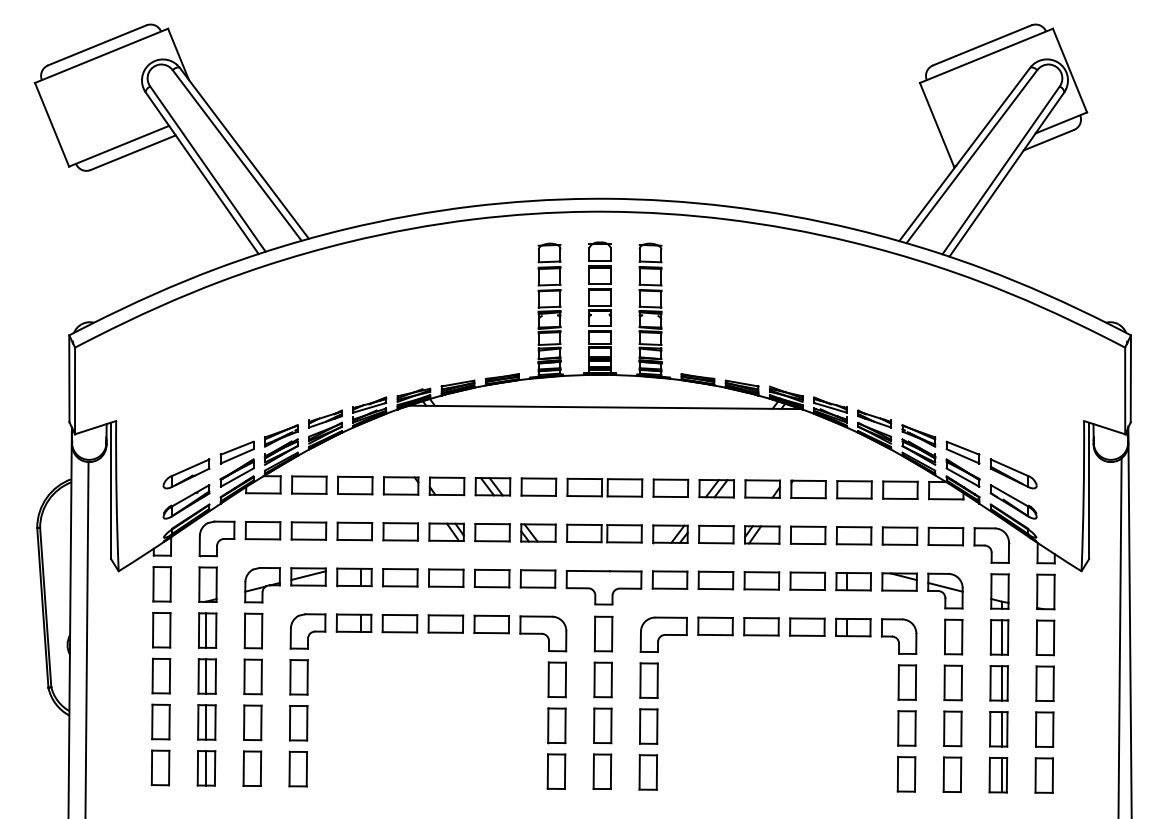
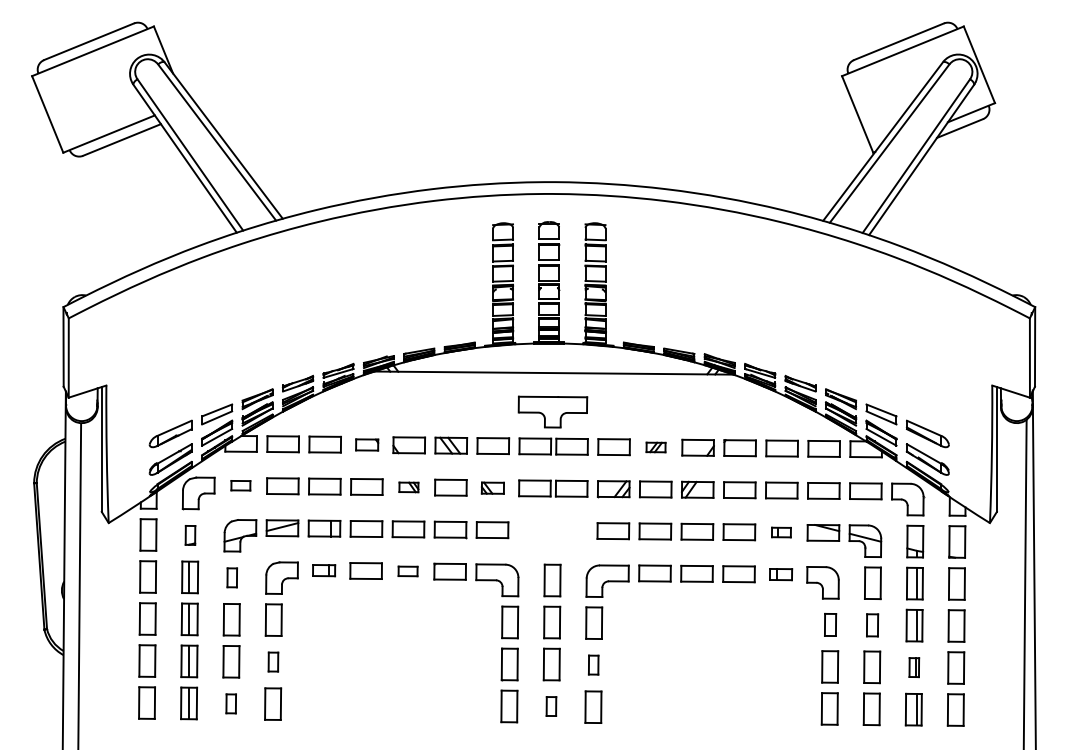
part: (400, 485) -> (366, 444), size x0.7
part: (716, 488) -> (655, 447), size x0.6
part: (262, 530) -> (240, 485), size x0.6
part: (446, 532) -> (408, 487), size x0.6
part: (538, 533) -> (492, 488), size x0.7
part: (853, 581) -> (781, 532), size x0.6
part: (208, 584) -> (190, 535), size x0.6
part: (603, 587) -> (552, 411), moved
part: (353, 623) -> (323, 570), size x0.7
part: (445, 624) -> (407, 571), size x0.6
part: (852, 627) -> (780, 574), size x0.7
part: (253, 630) -> (232, 577), size x0.6
part: (907, 682) -> (830, 624), size x0.7
part: (953, 683) -> (872, 625), size x0.7
part: (298, 722) -> (273, 661), size x0.6
part: (648, 725) -> (593, 664), size x0.6
part: (999, 729) -> (914, 667), size x0.6
part: (252, 768) -> (231, 703), size x0.6
part: (602, 771) -> (551, 706), size x0.6

